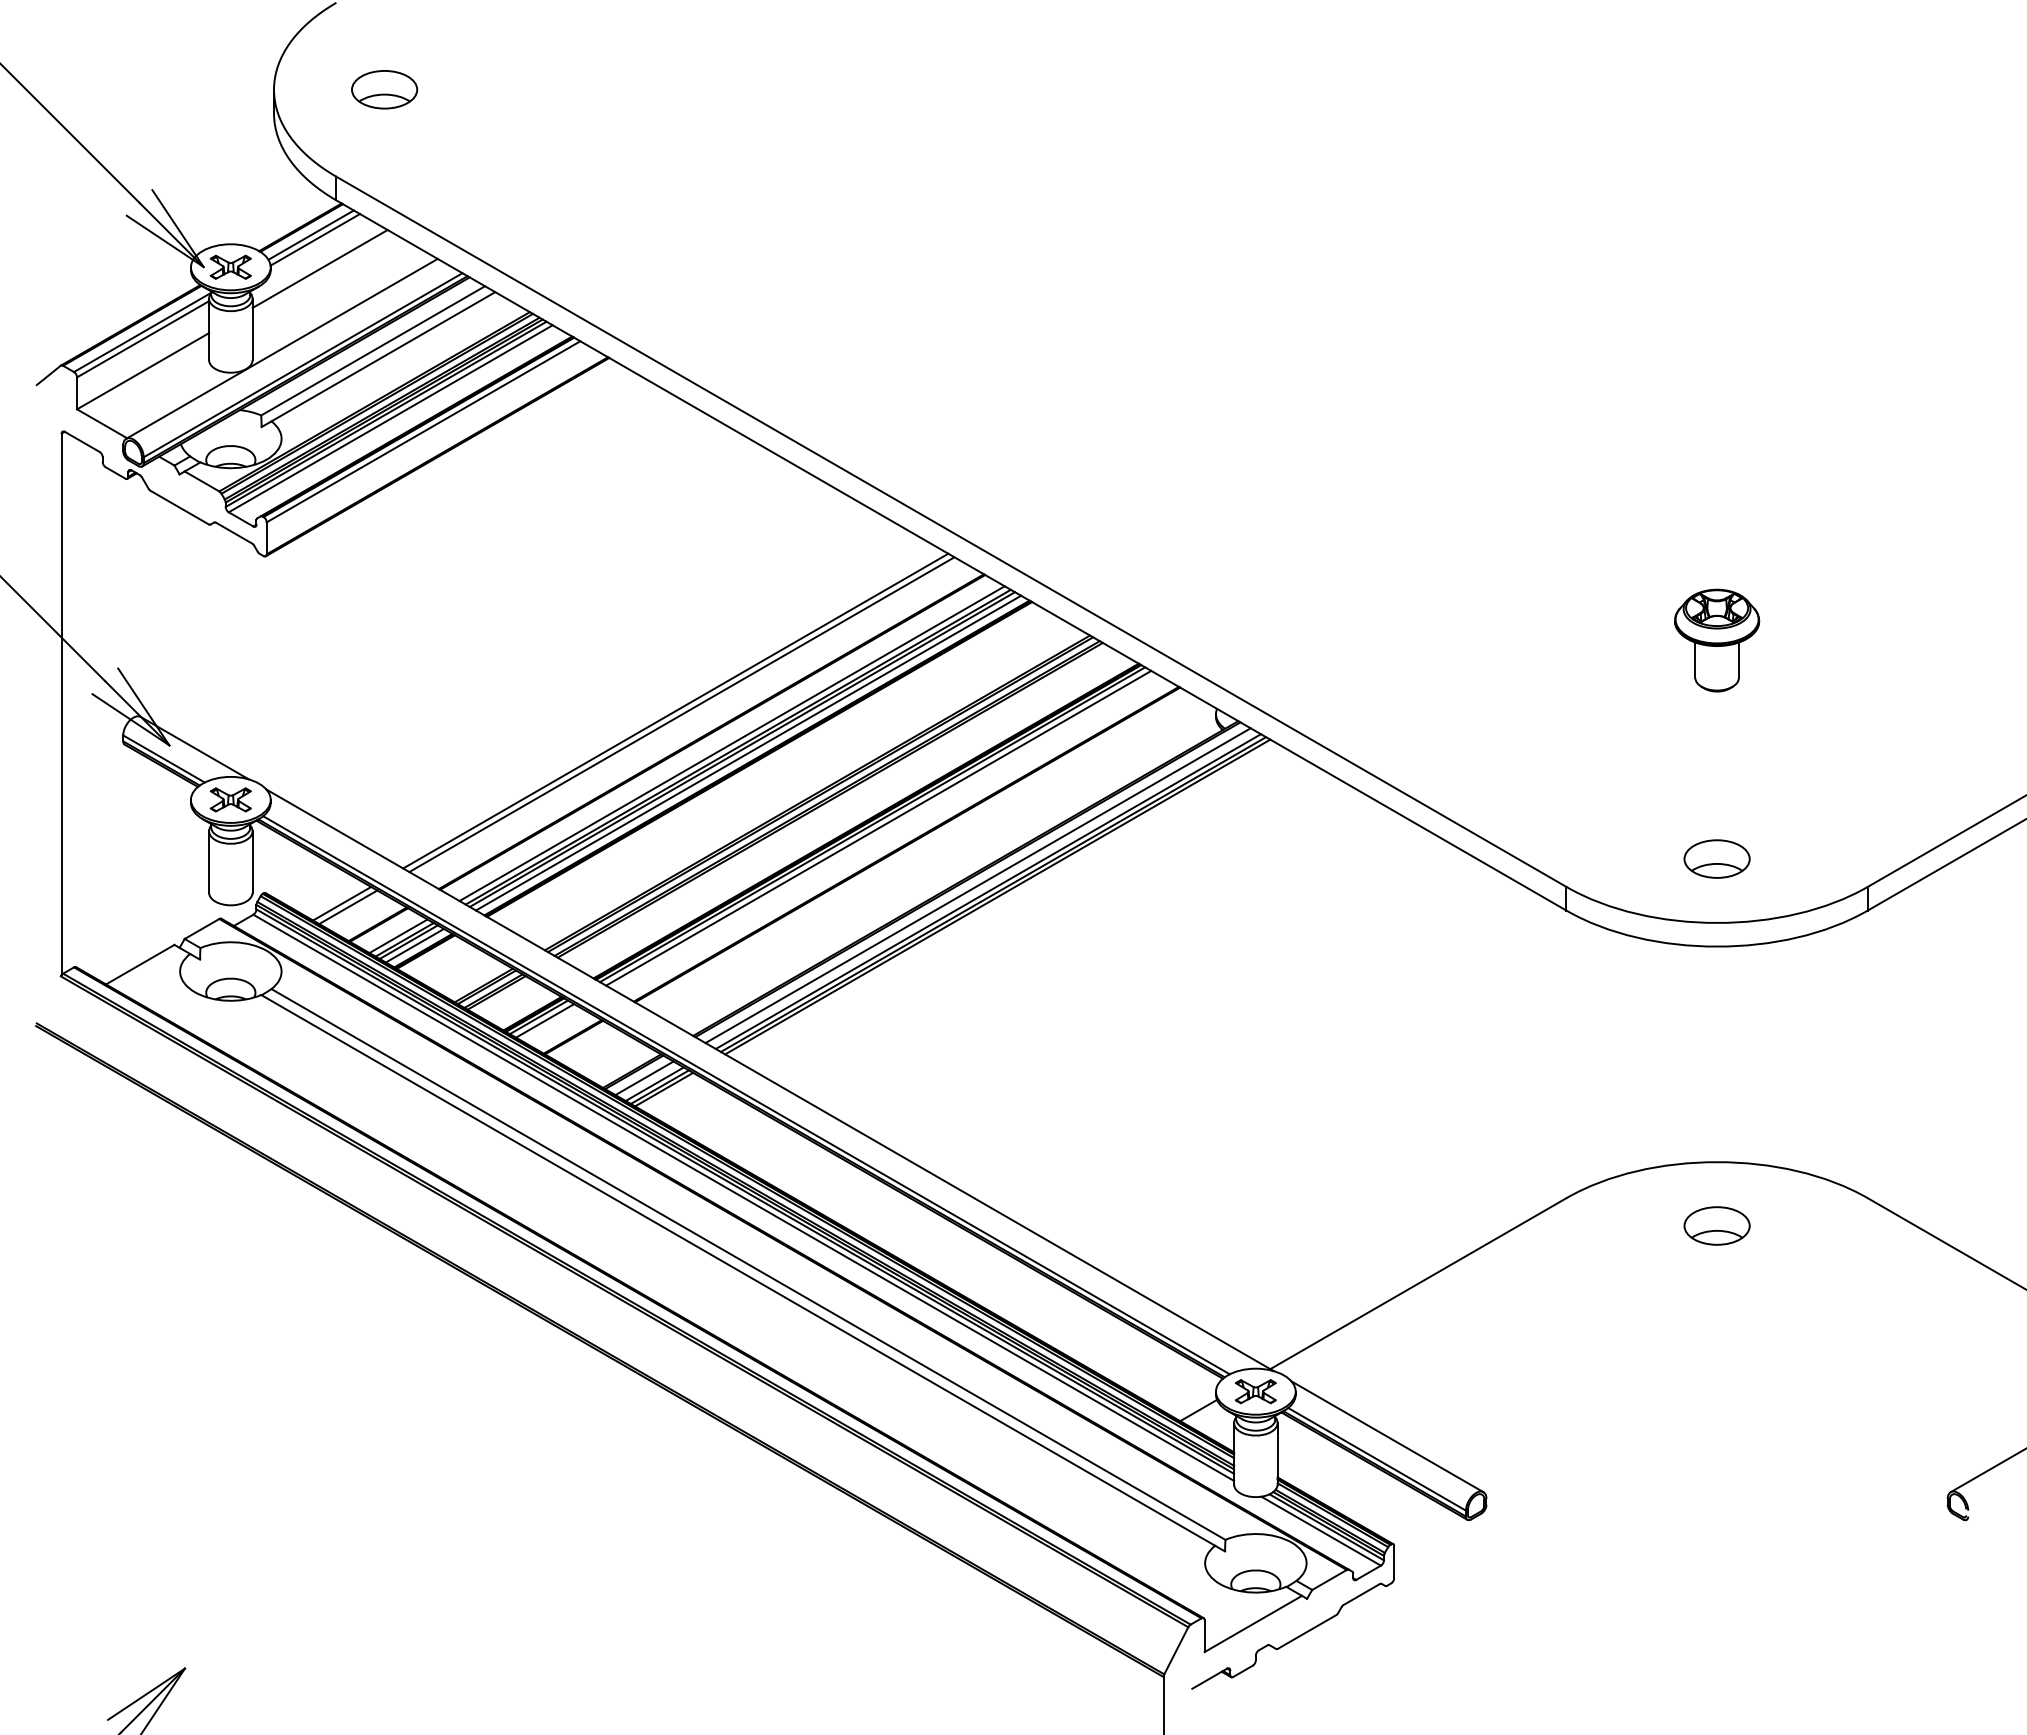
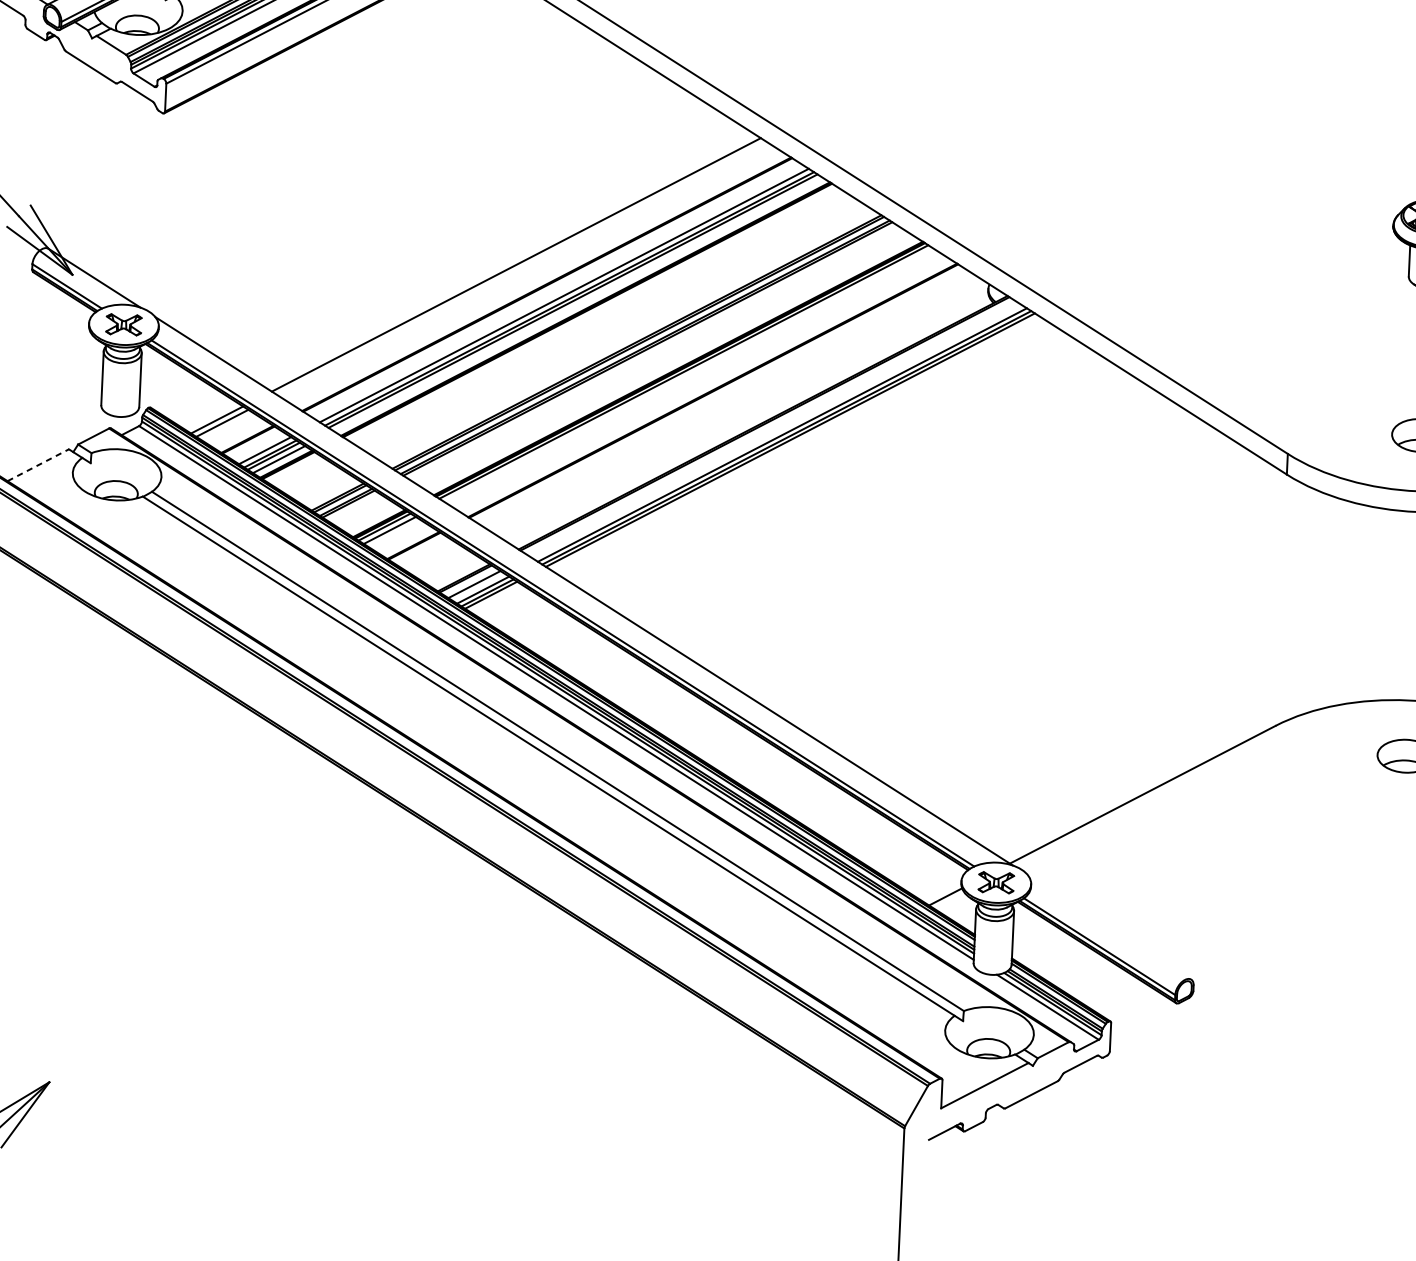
line: (681, 714) -> (521, 268), removed
line: (748, 752) -> (578, 303), removed
line: (878, 827) -> (688, 374), removed
line: (977, 885) -> (773, 429), removed
line: (140, 964) -> (38, 465), solid -> dashed
line: (1387, 1436) -> (1109, 927), removed

